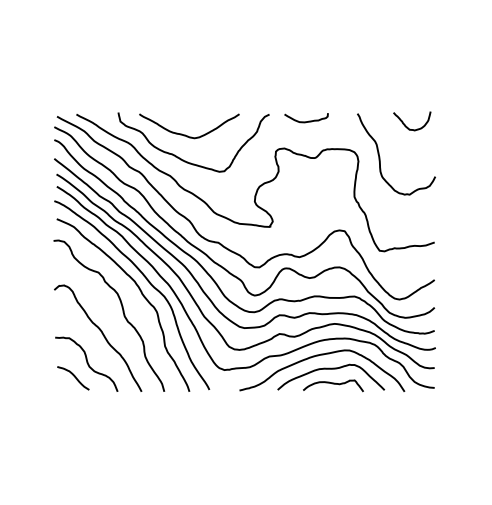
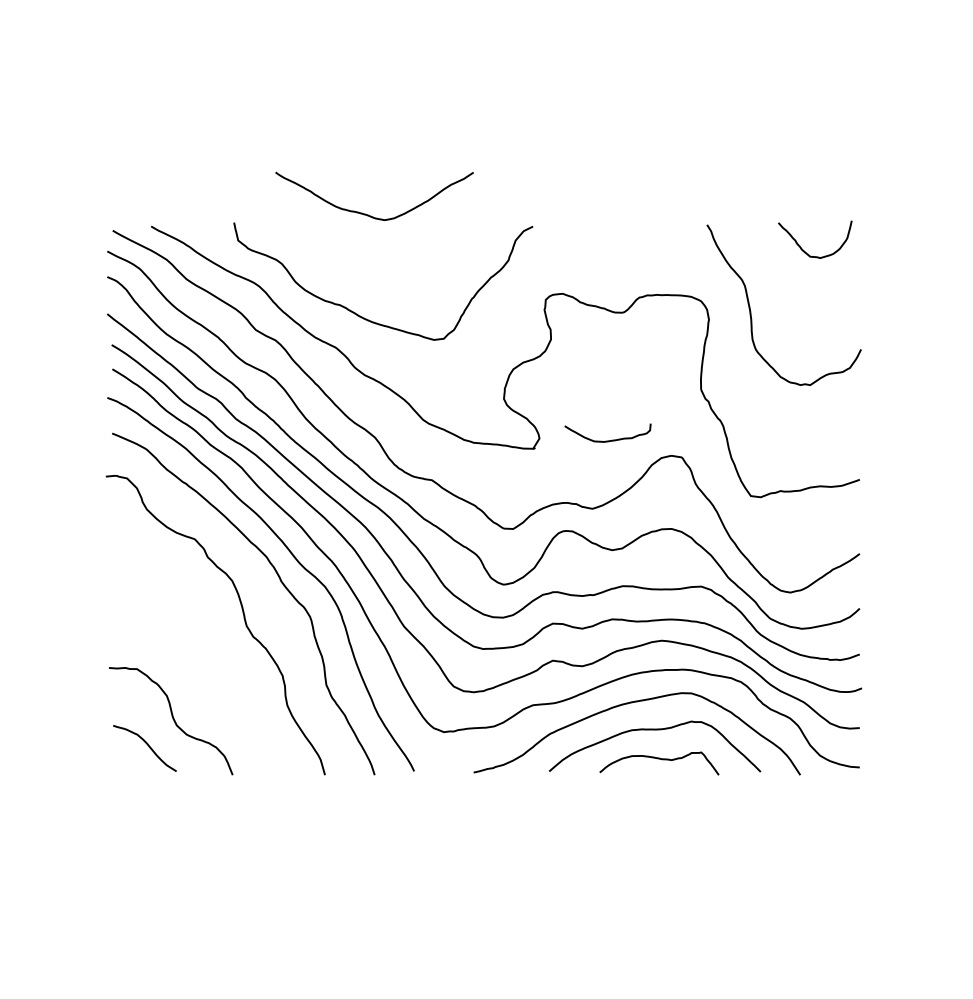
curve: (308, 120) -> (612, 438), moved
curve: (185, 134) -> (366, 212), moved
curve: (102, 335) -> (202, 663), removed

